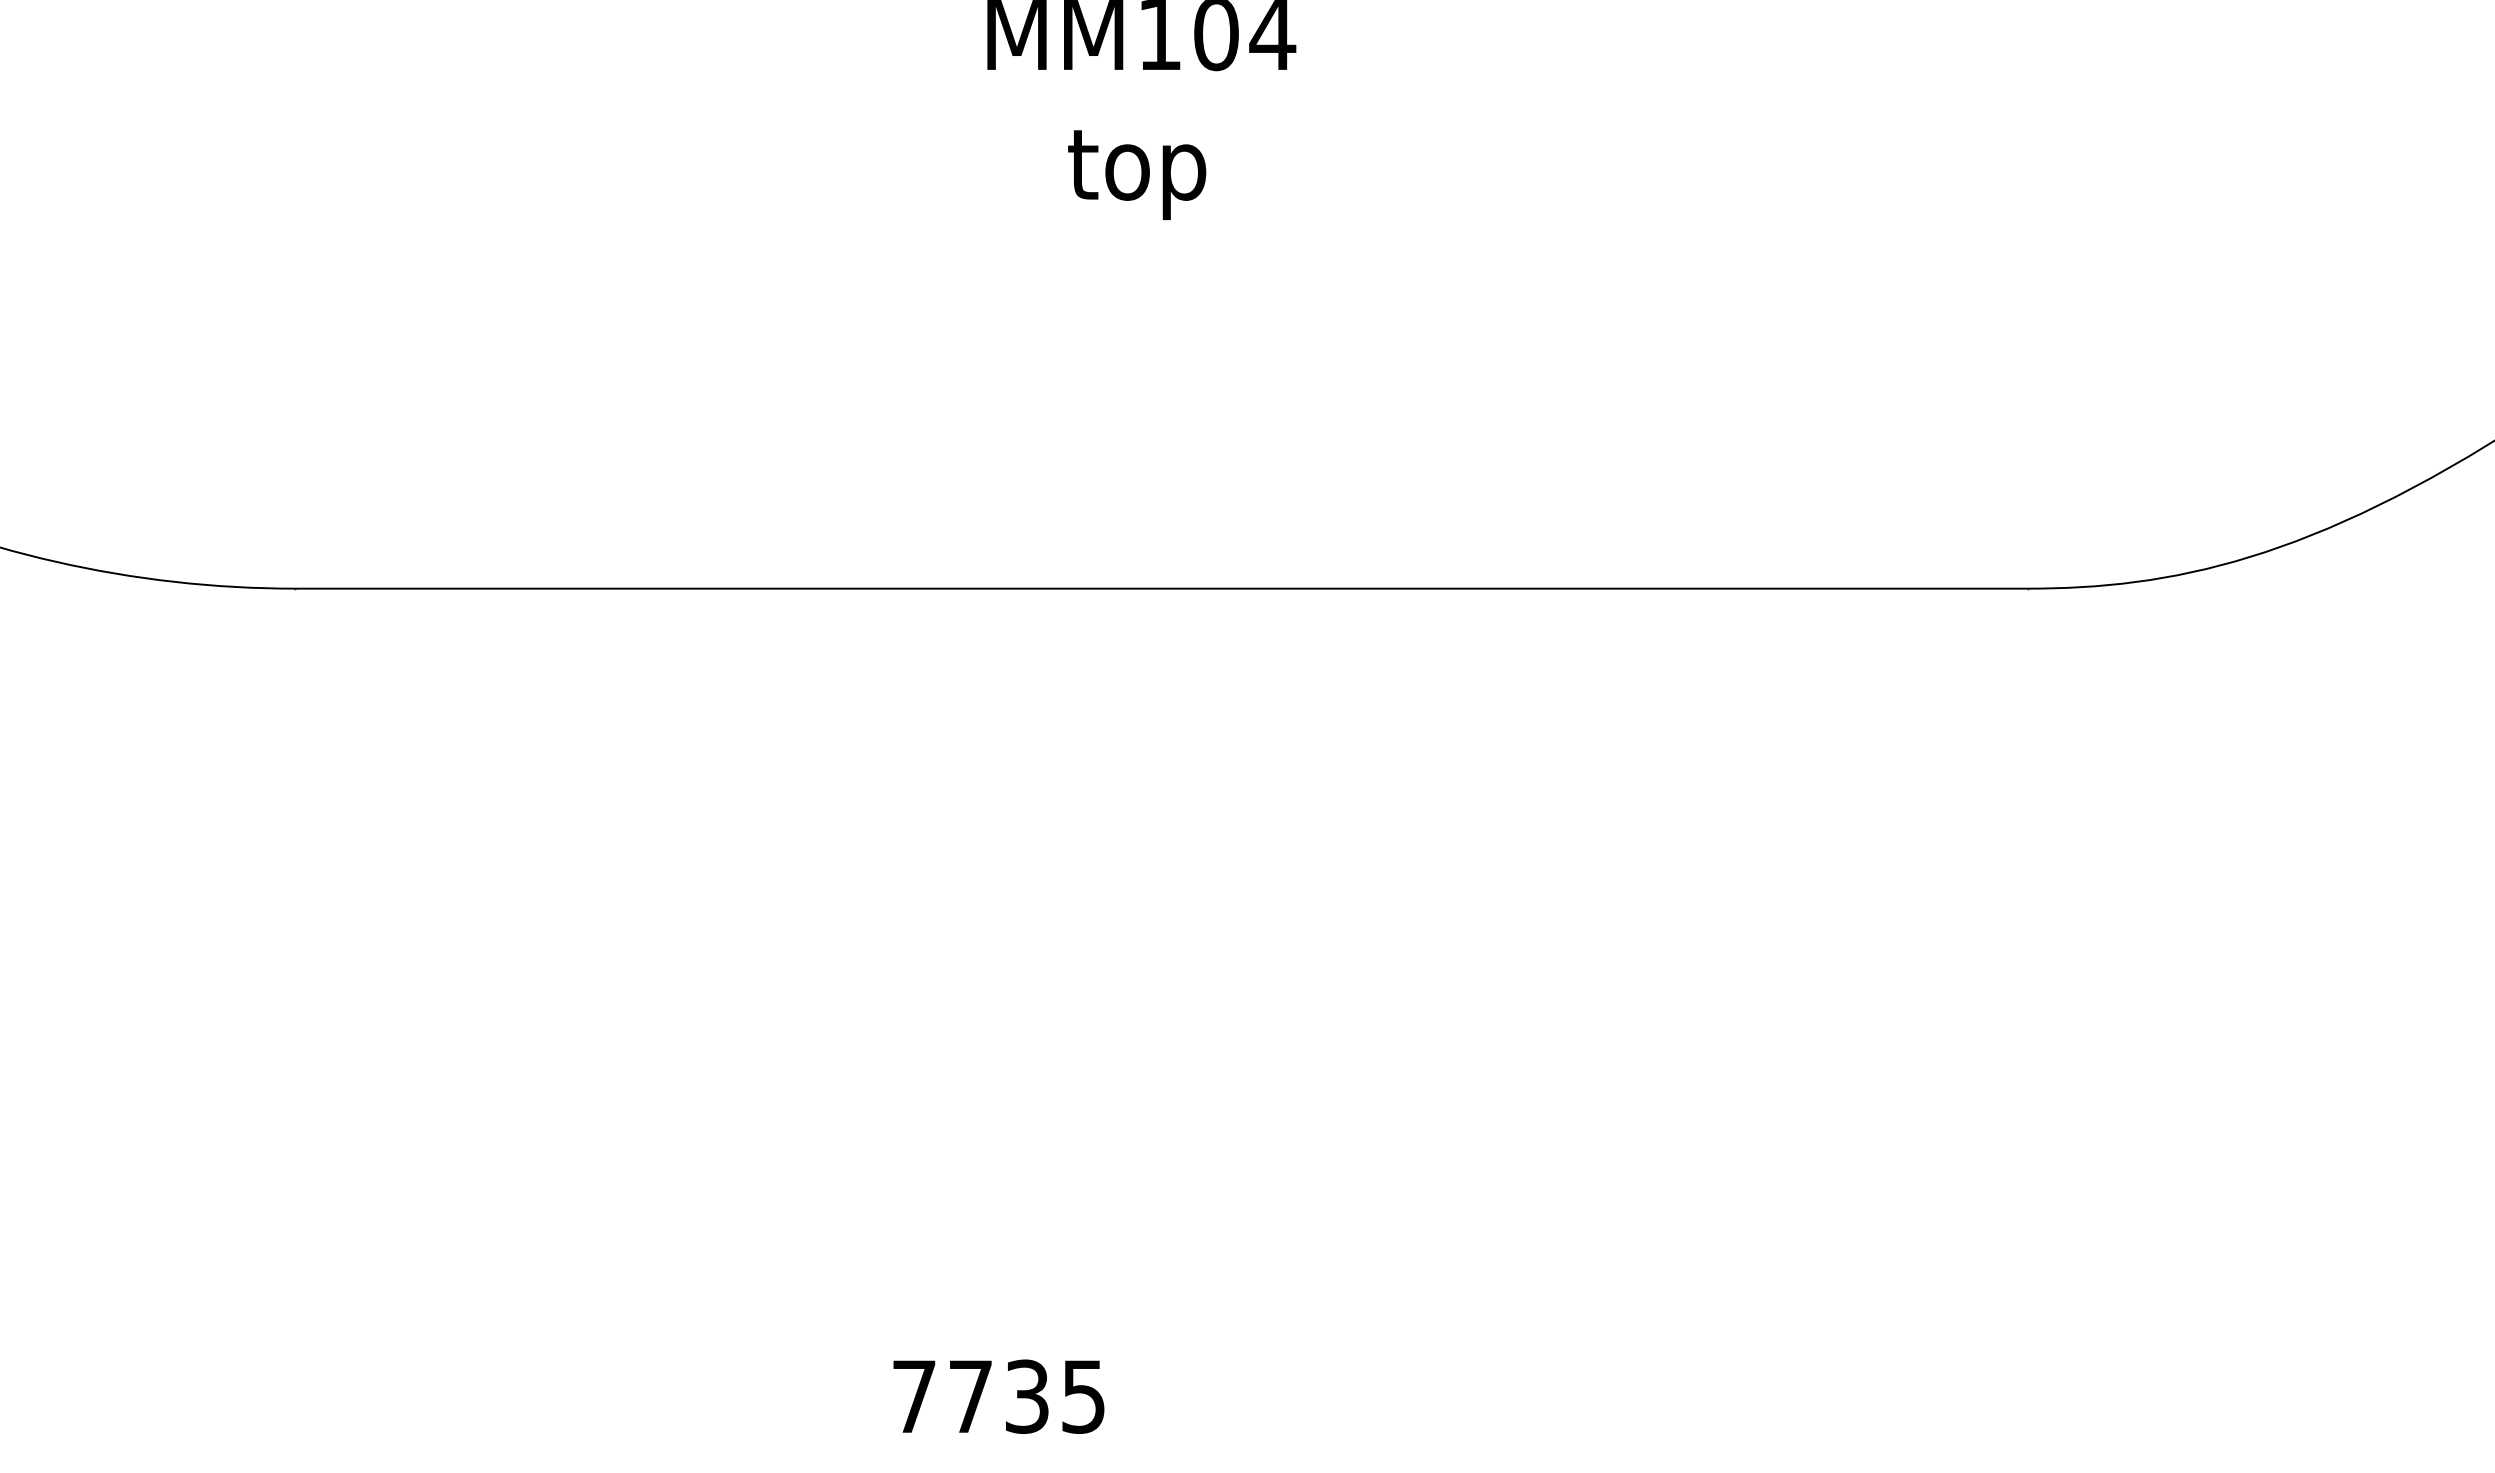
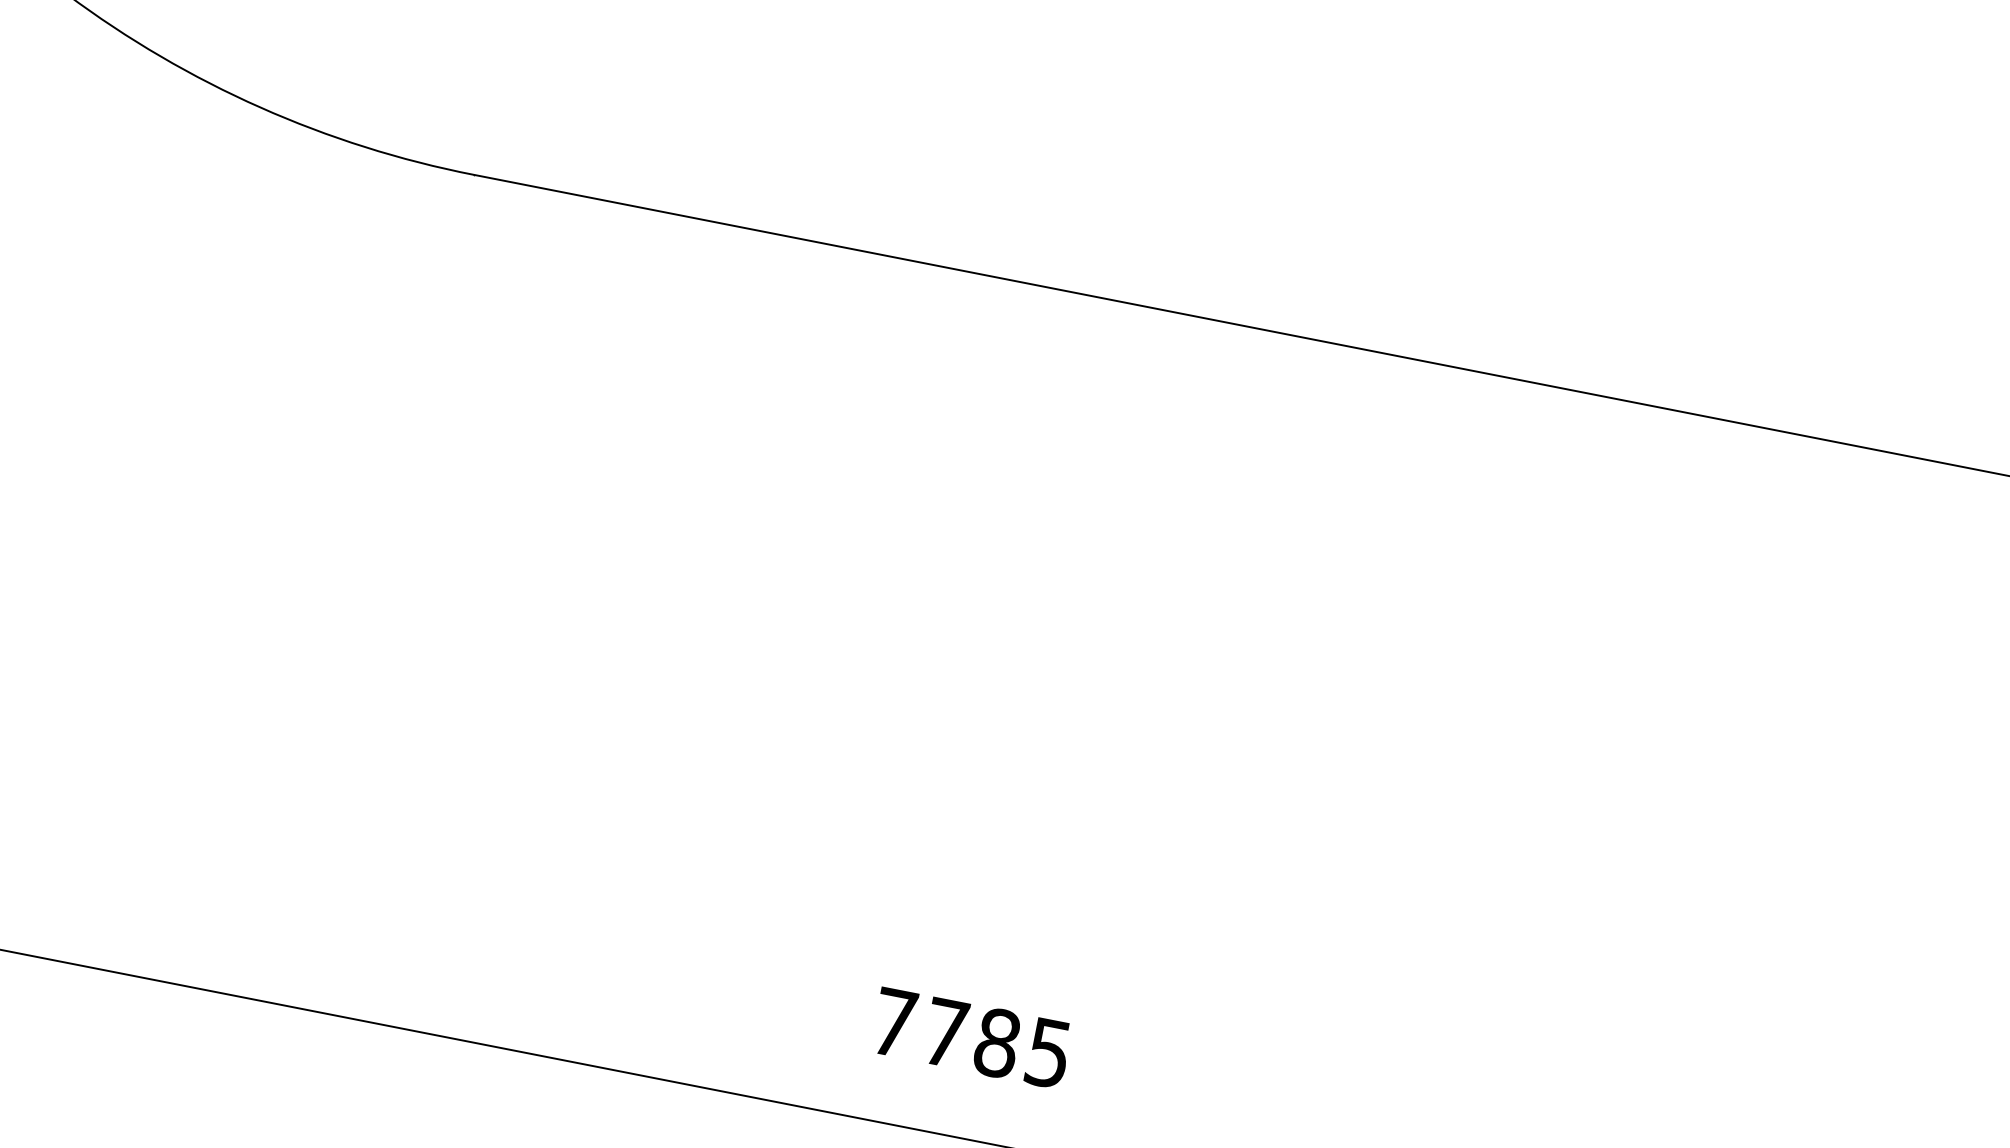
text: (1027, 1396) -> (997, 1042), 7735 -> 7785

